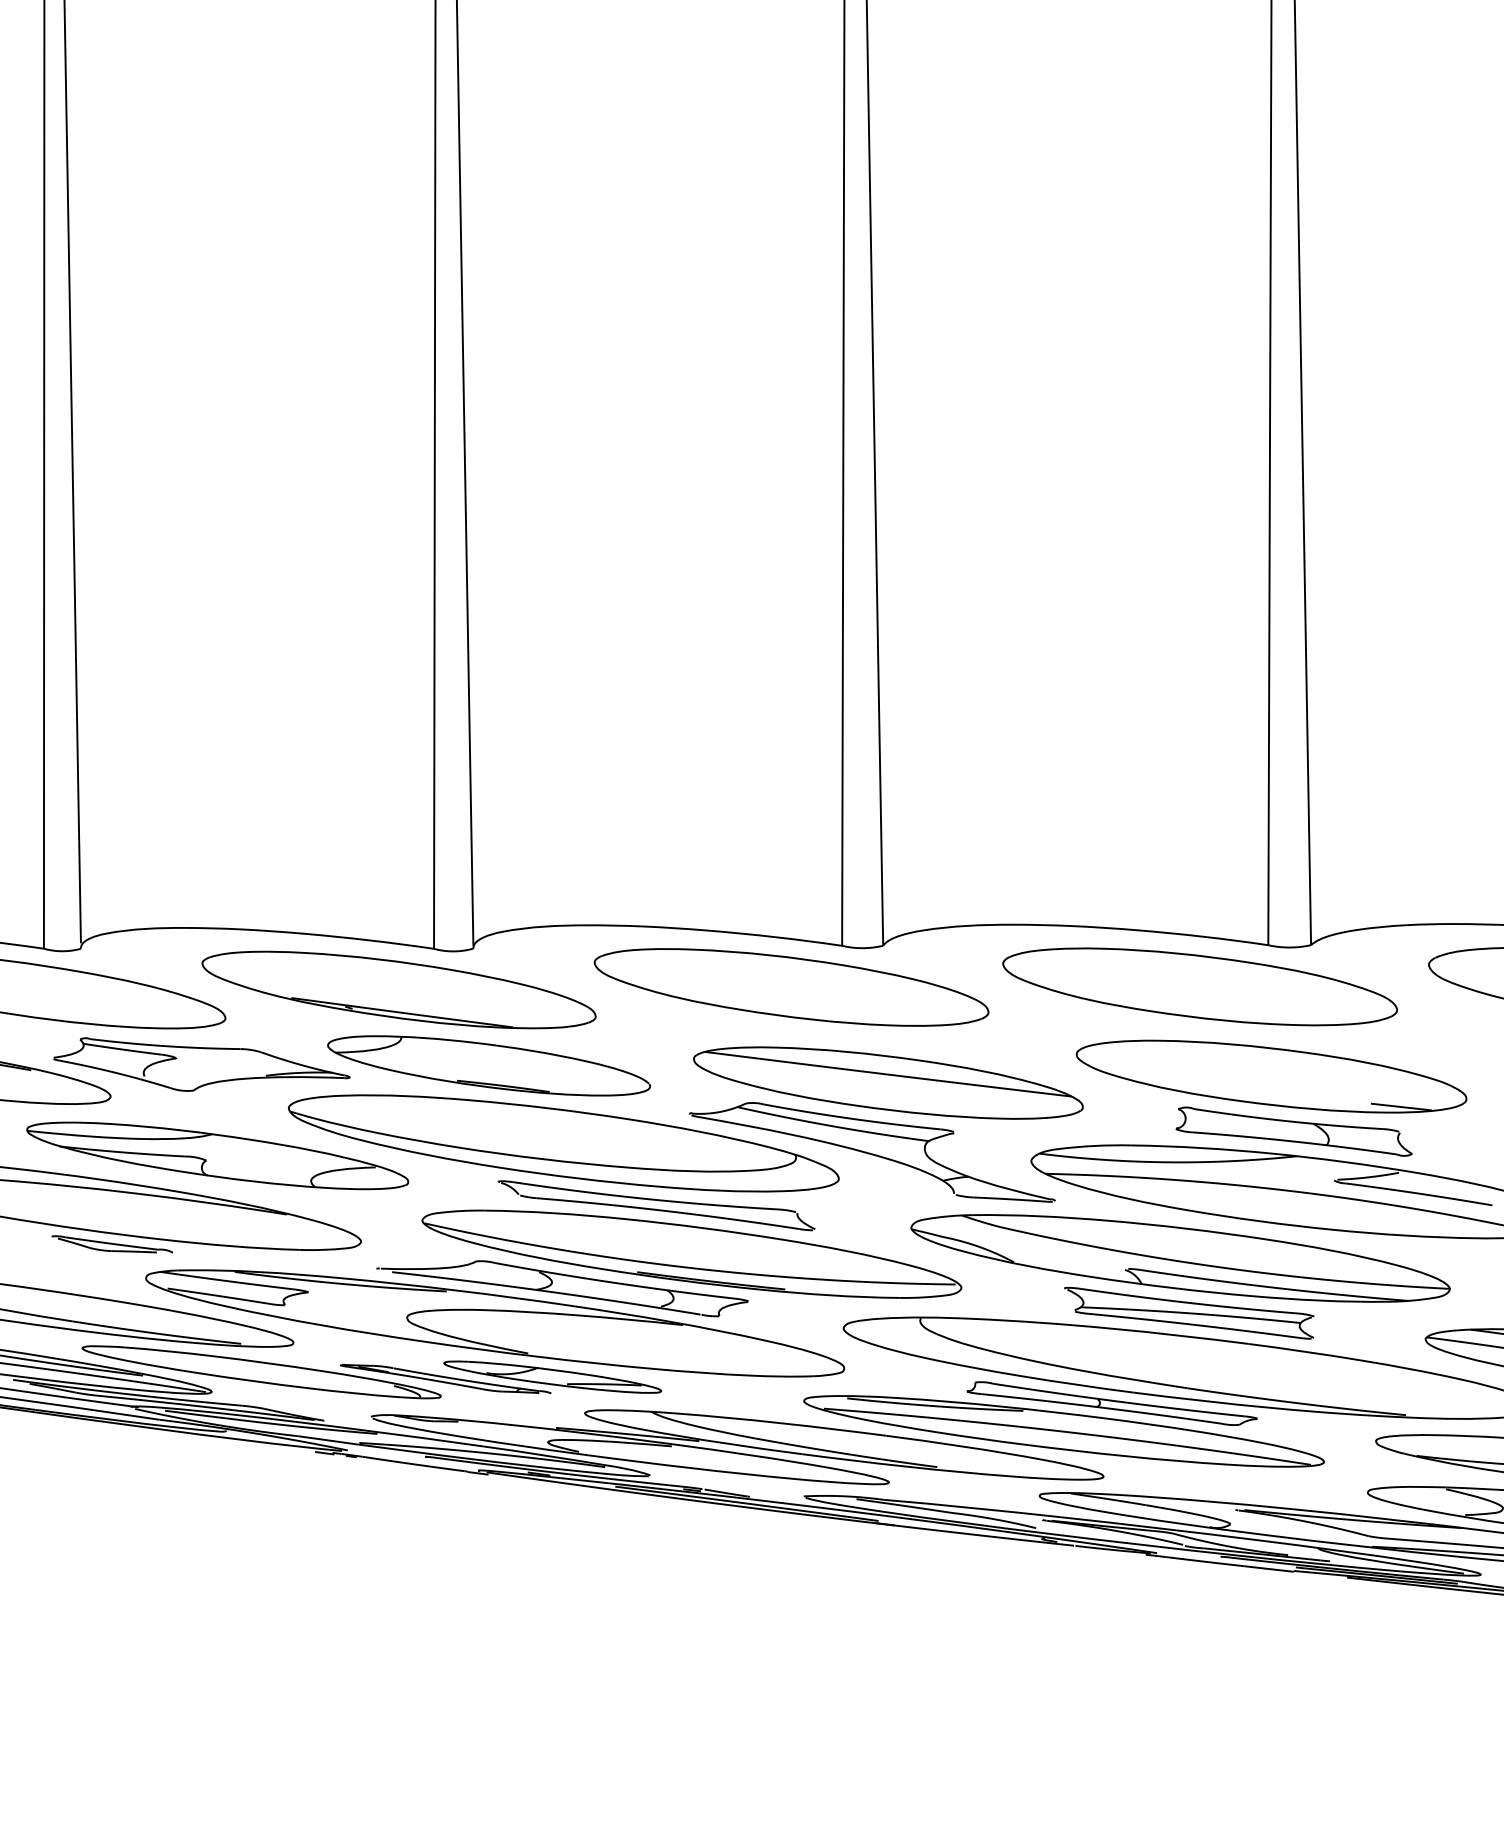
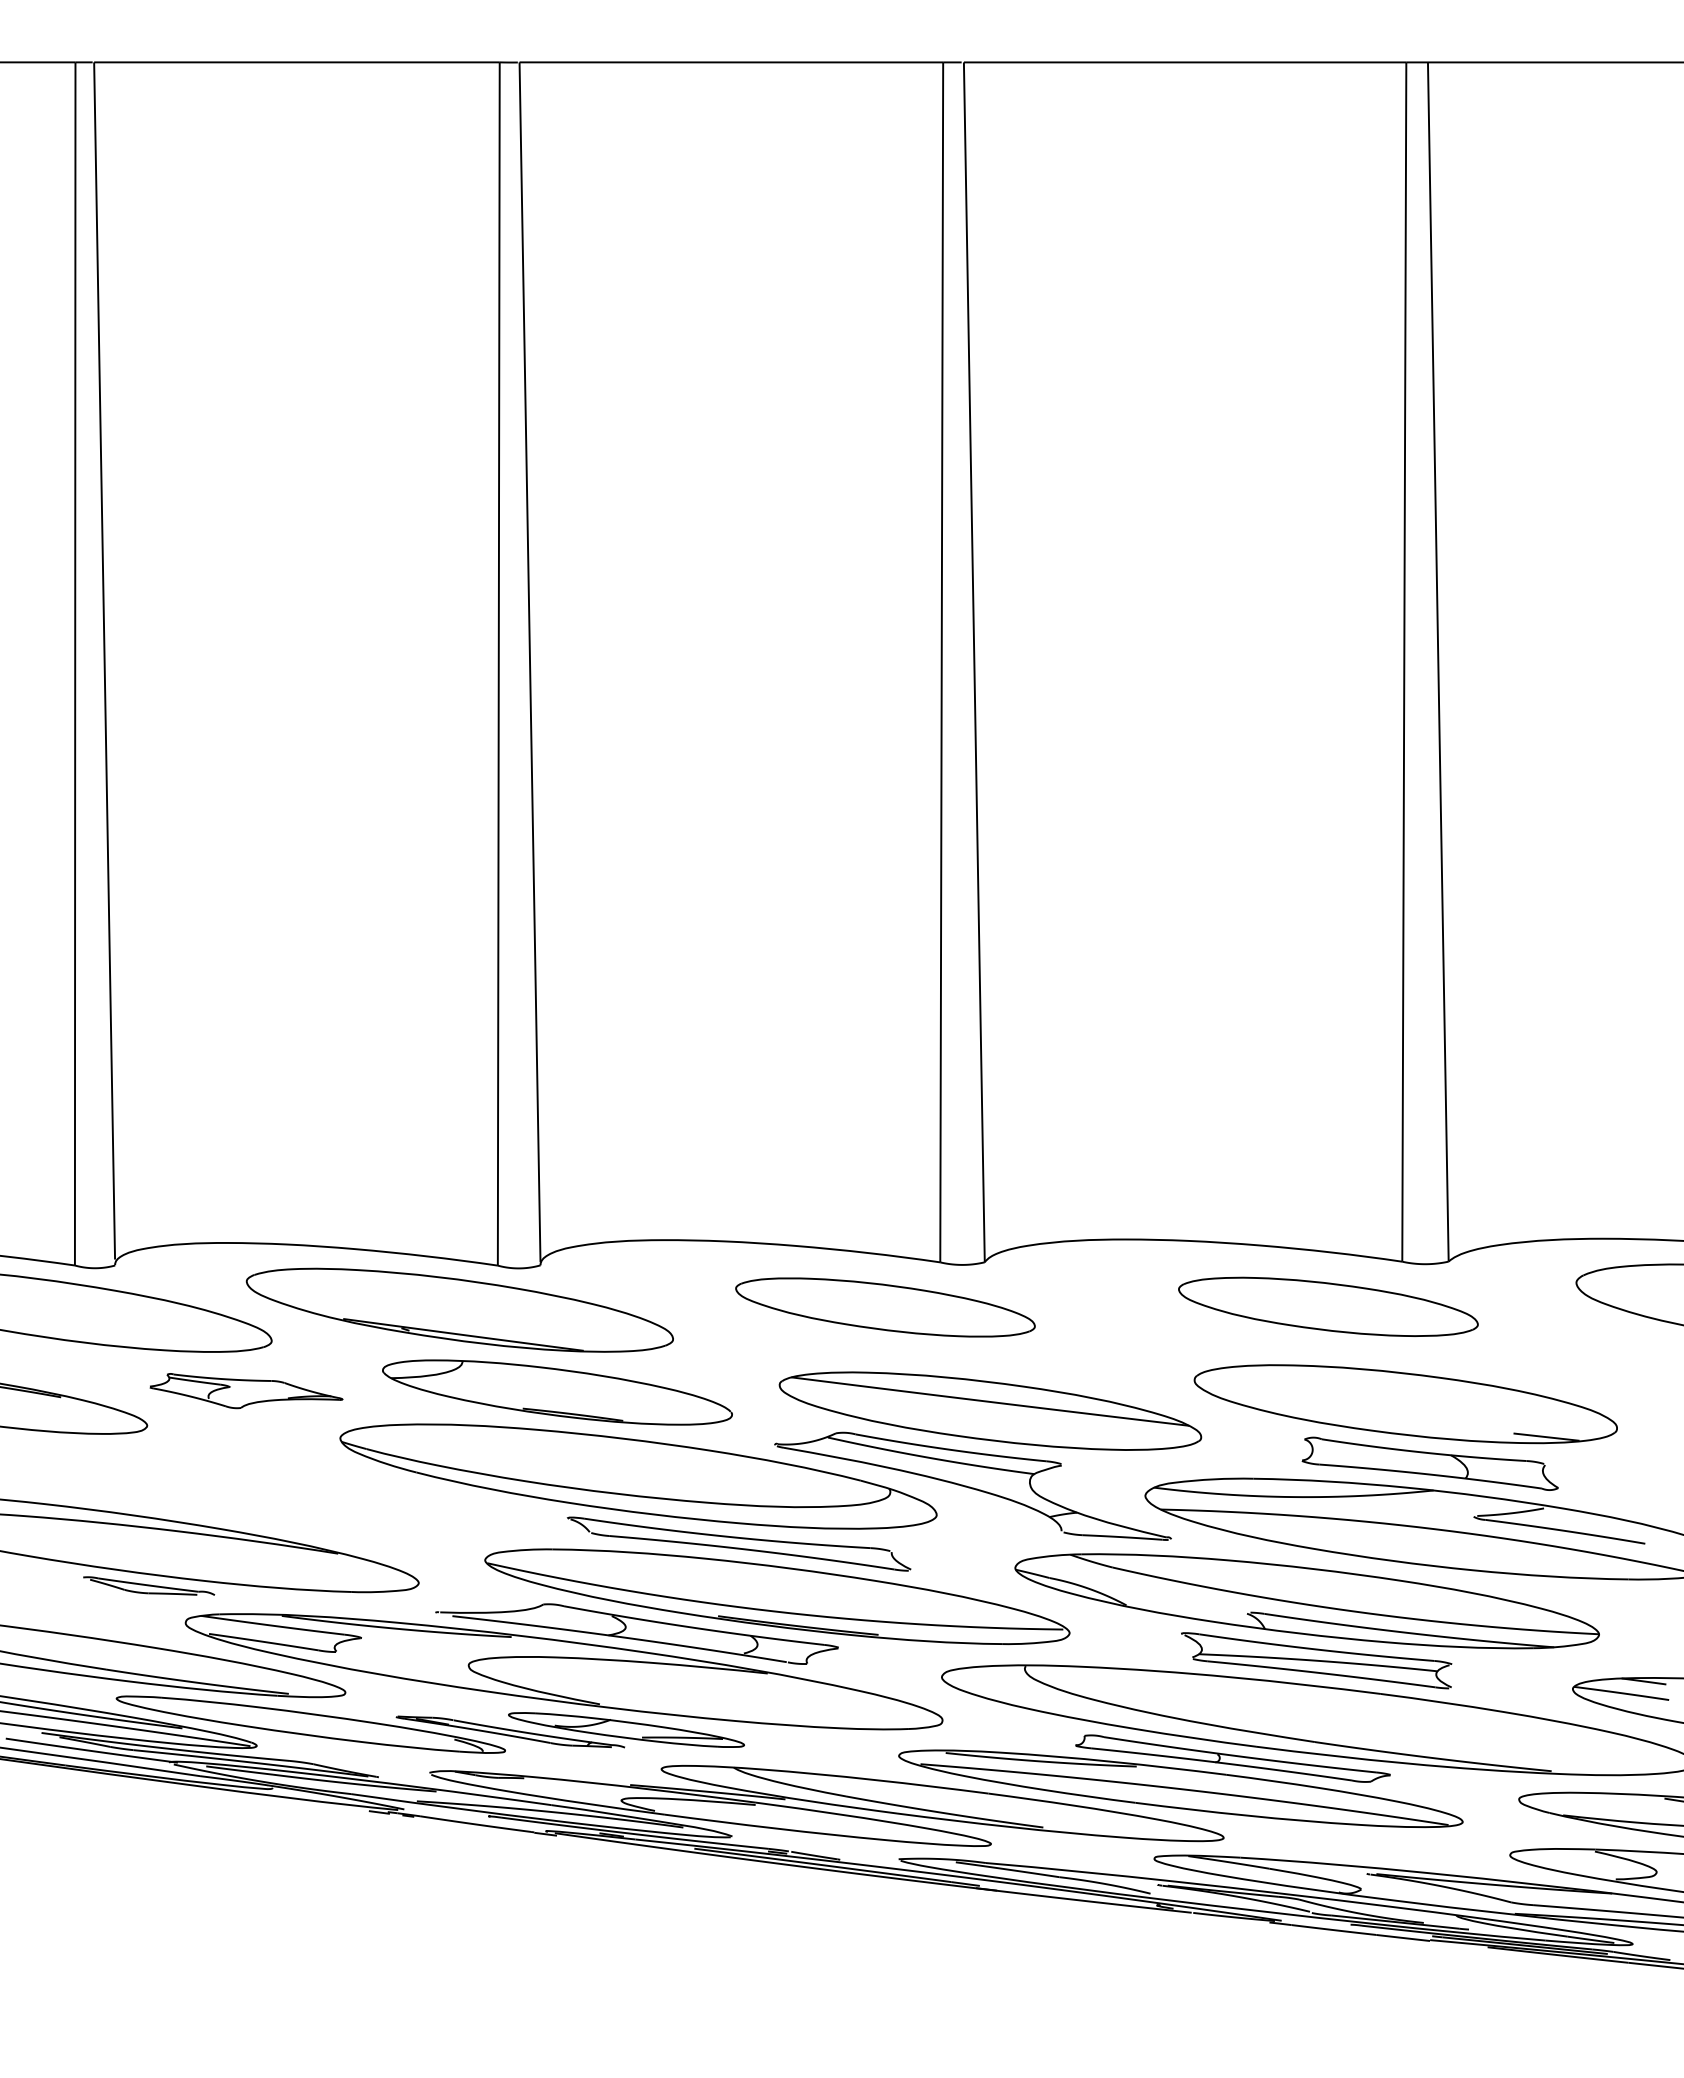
part: (1200, 986) -> (1328, 1306), size x0.7
part: (791, 987) -> (885, 1307), size x0.7
part: (202, 1064) -> (246, 1390), size x0.6
part: (217, 1156) -> (263, 1490), removed

